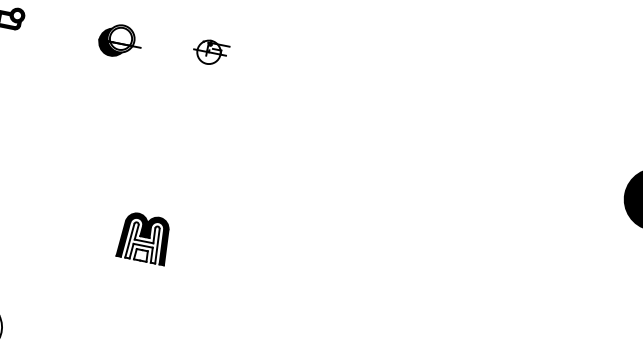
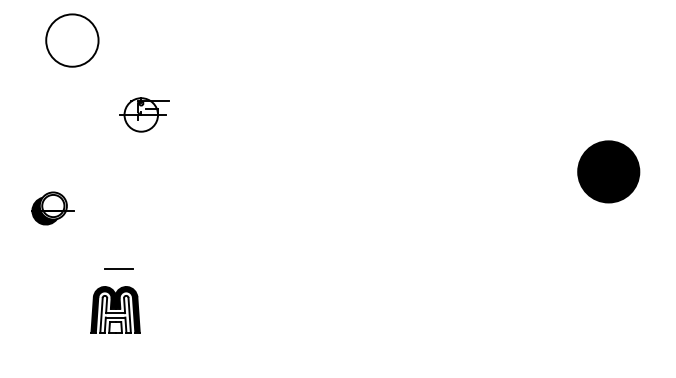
part: (119, 41) -> (52, 208), moved
part: (211, 52) -> (144, 114), size x1.43
line: (155, 198) -> (118, 268), added

